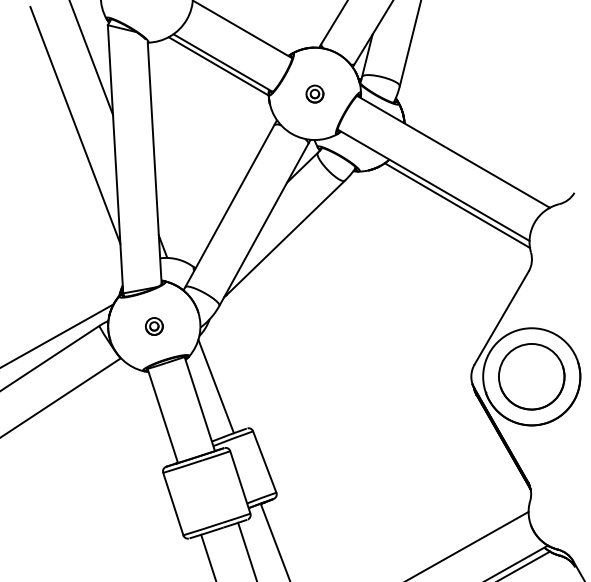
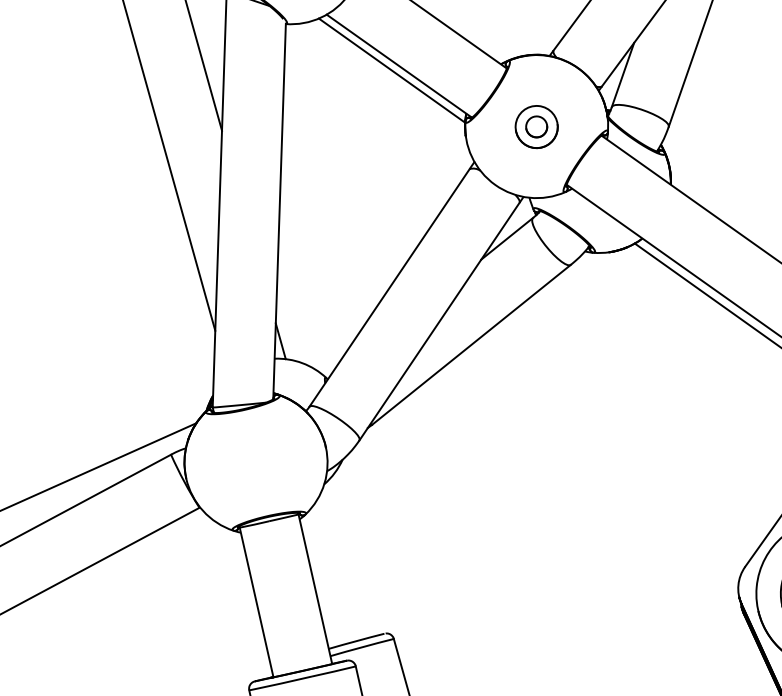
part: (314, 93) -> (536, 125), size x1.6
part: (154, 326) -> (256, 463), removed
line: (215, 386) -> (342, 564), removed

